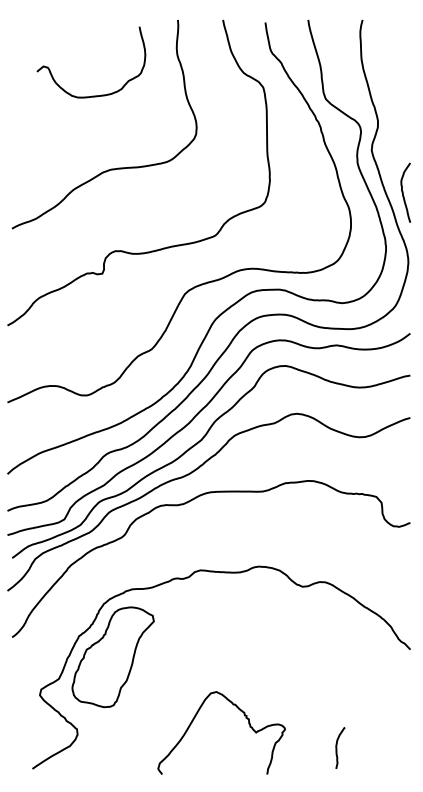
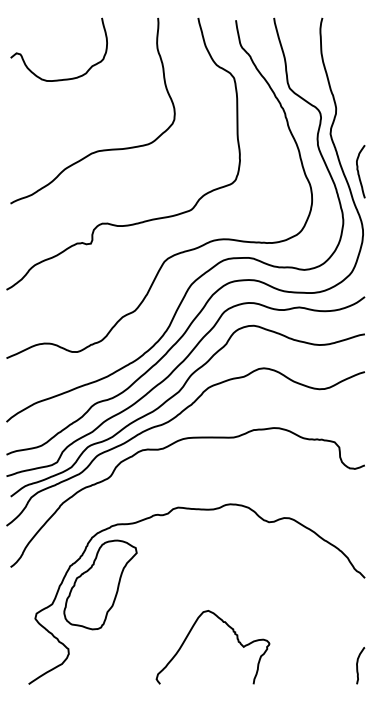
curve: (97, 94) -> (64, 78), moved
curve: (248, 724) -> (236, 639), moved
curve: (337, 750) -> (358, 667), moved

